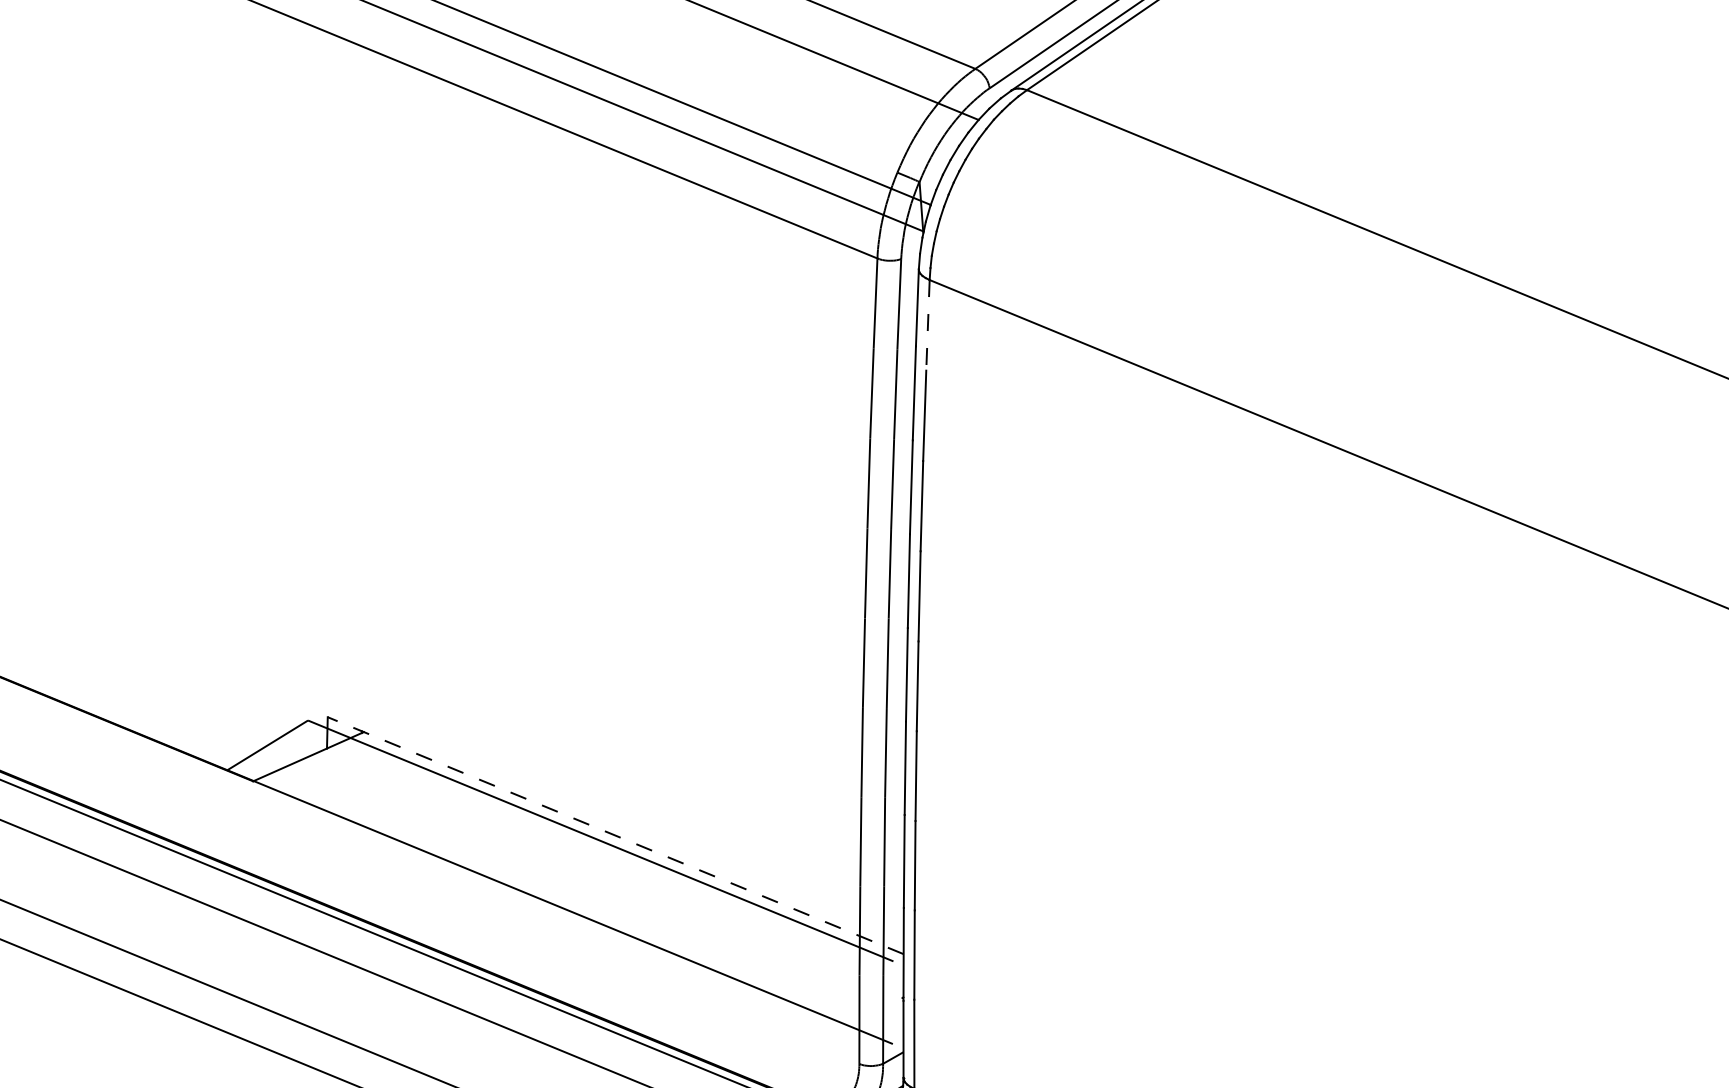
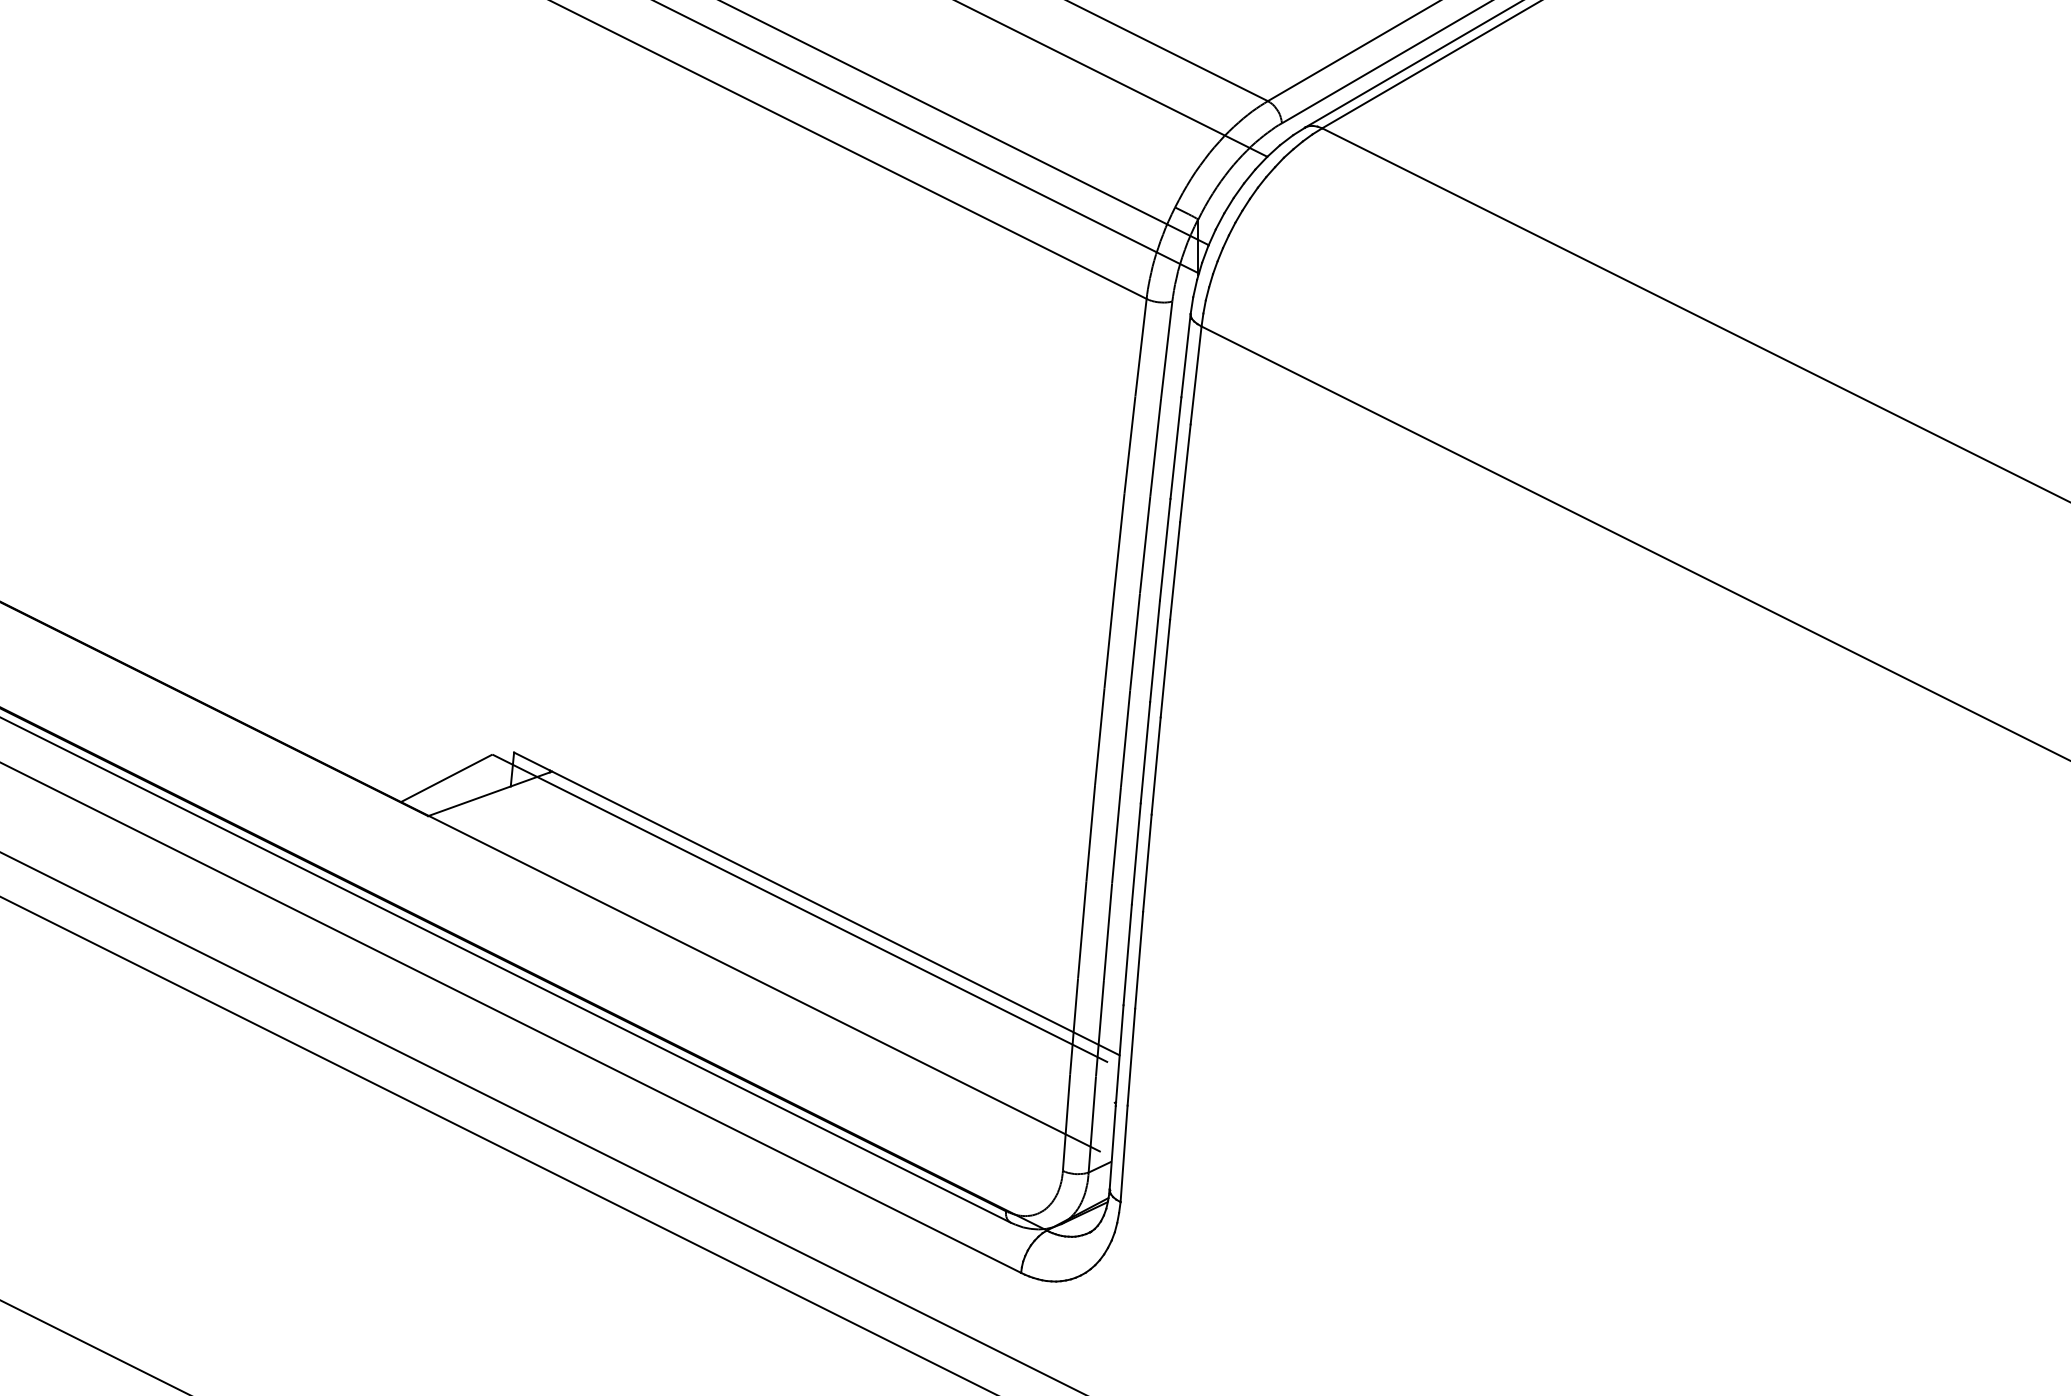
line: (928, 325) -> (1196, 375), dashed -> solid
line: (615, 835) -> (816, 903), dashed -> solid

